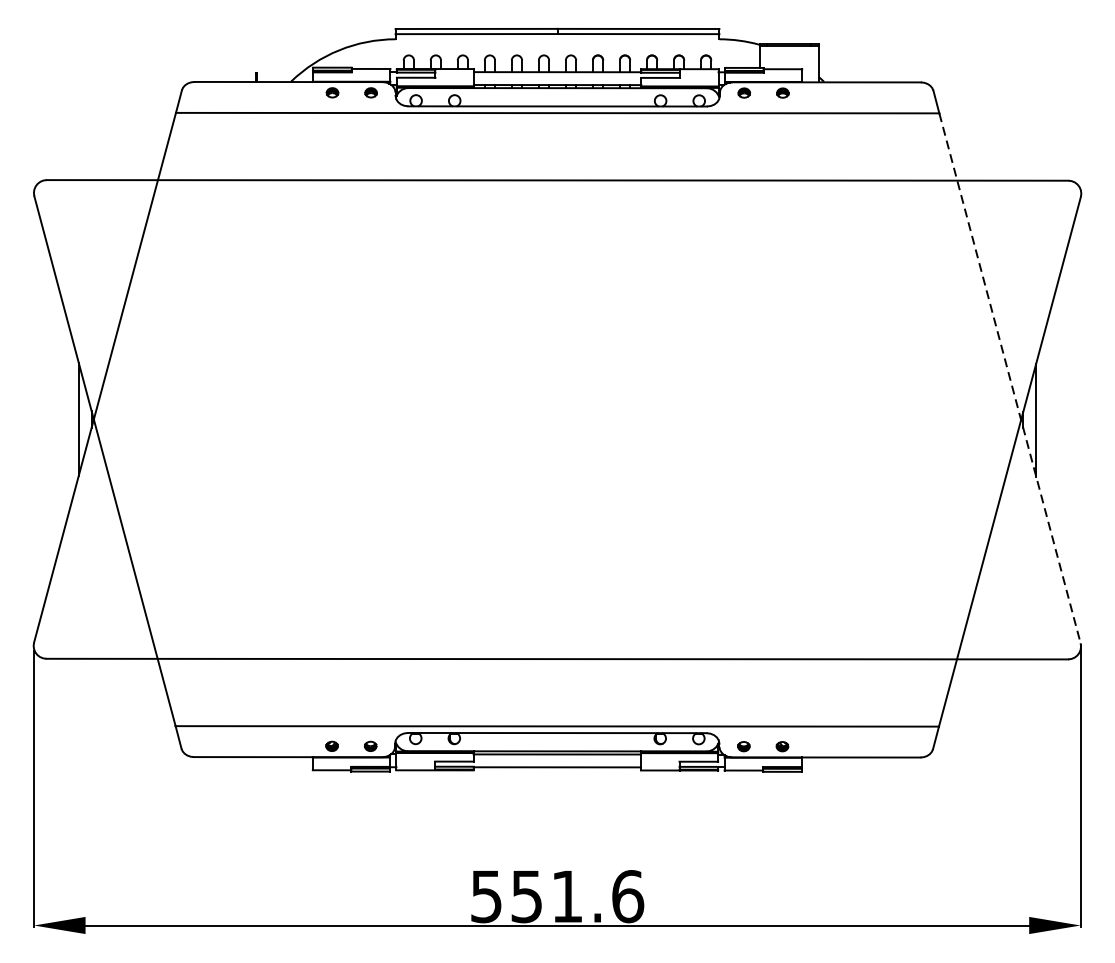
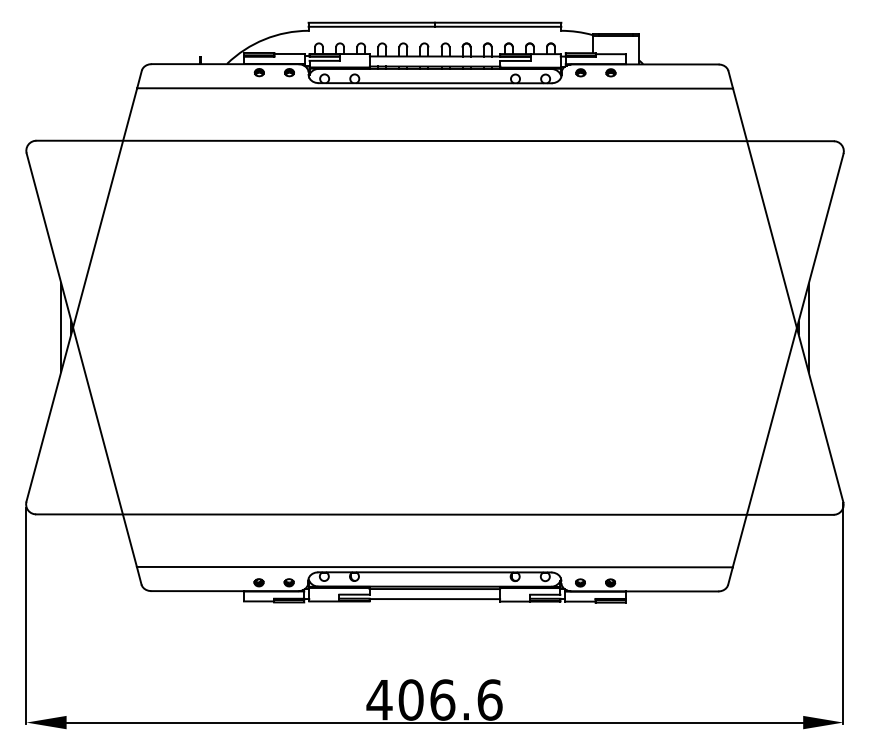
line: (1010, 378) -> (788, 295), dashed -> solid
text: (526, 895) -> (410, 699), 551.6 -> 406.6

